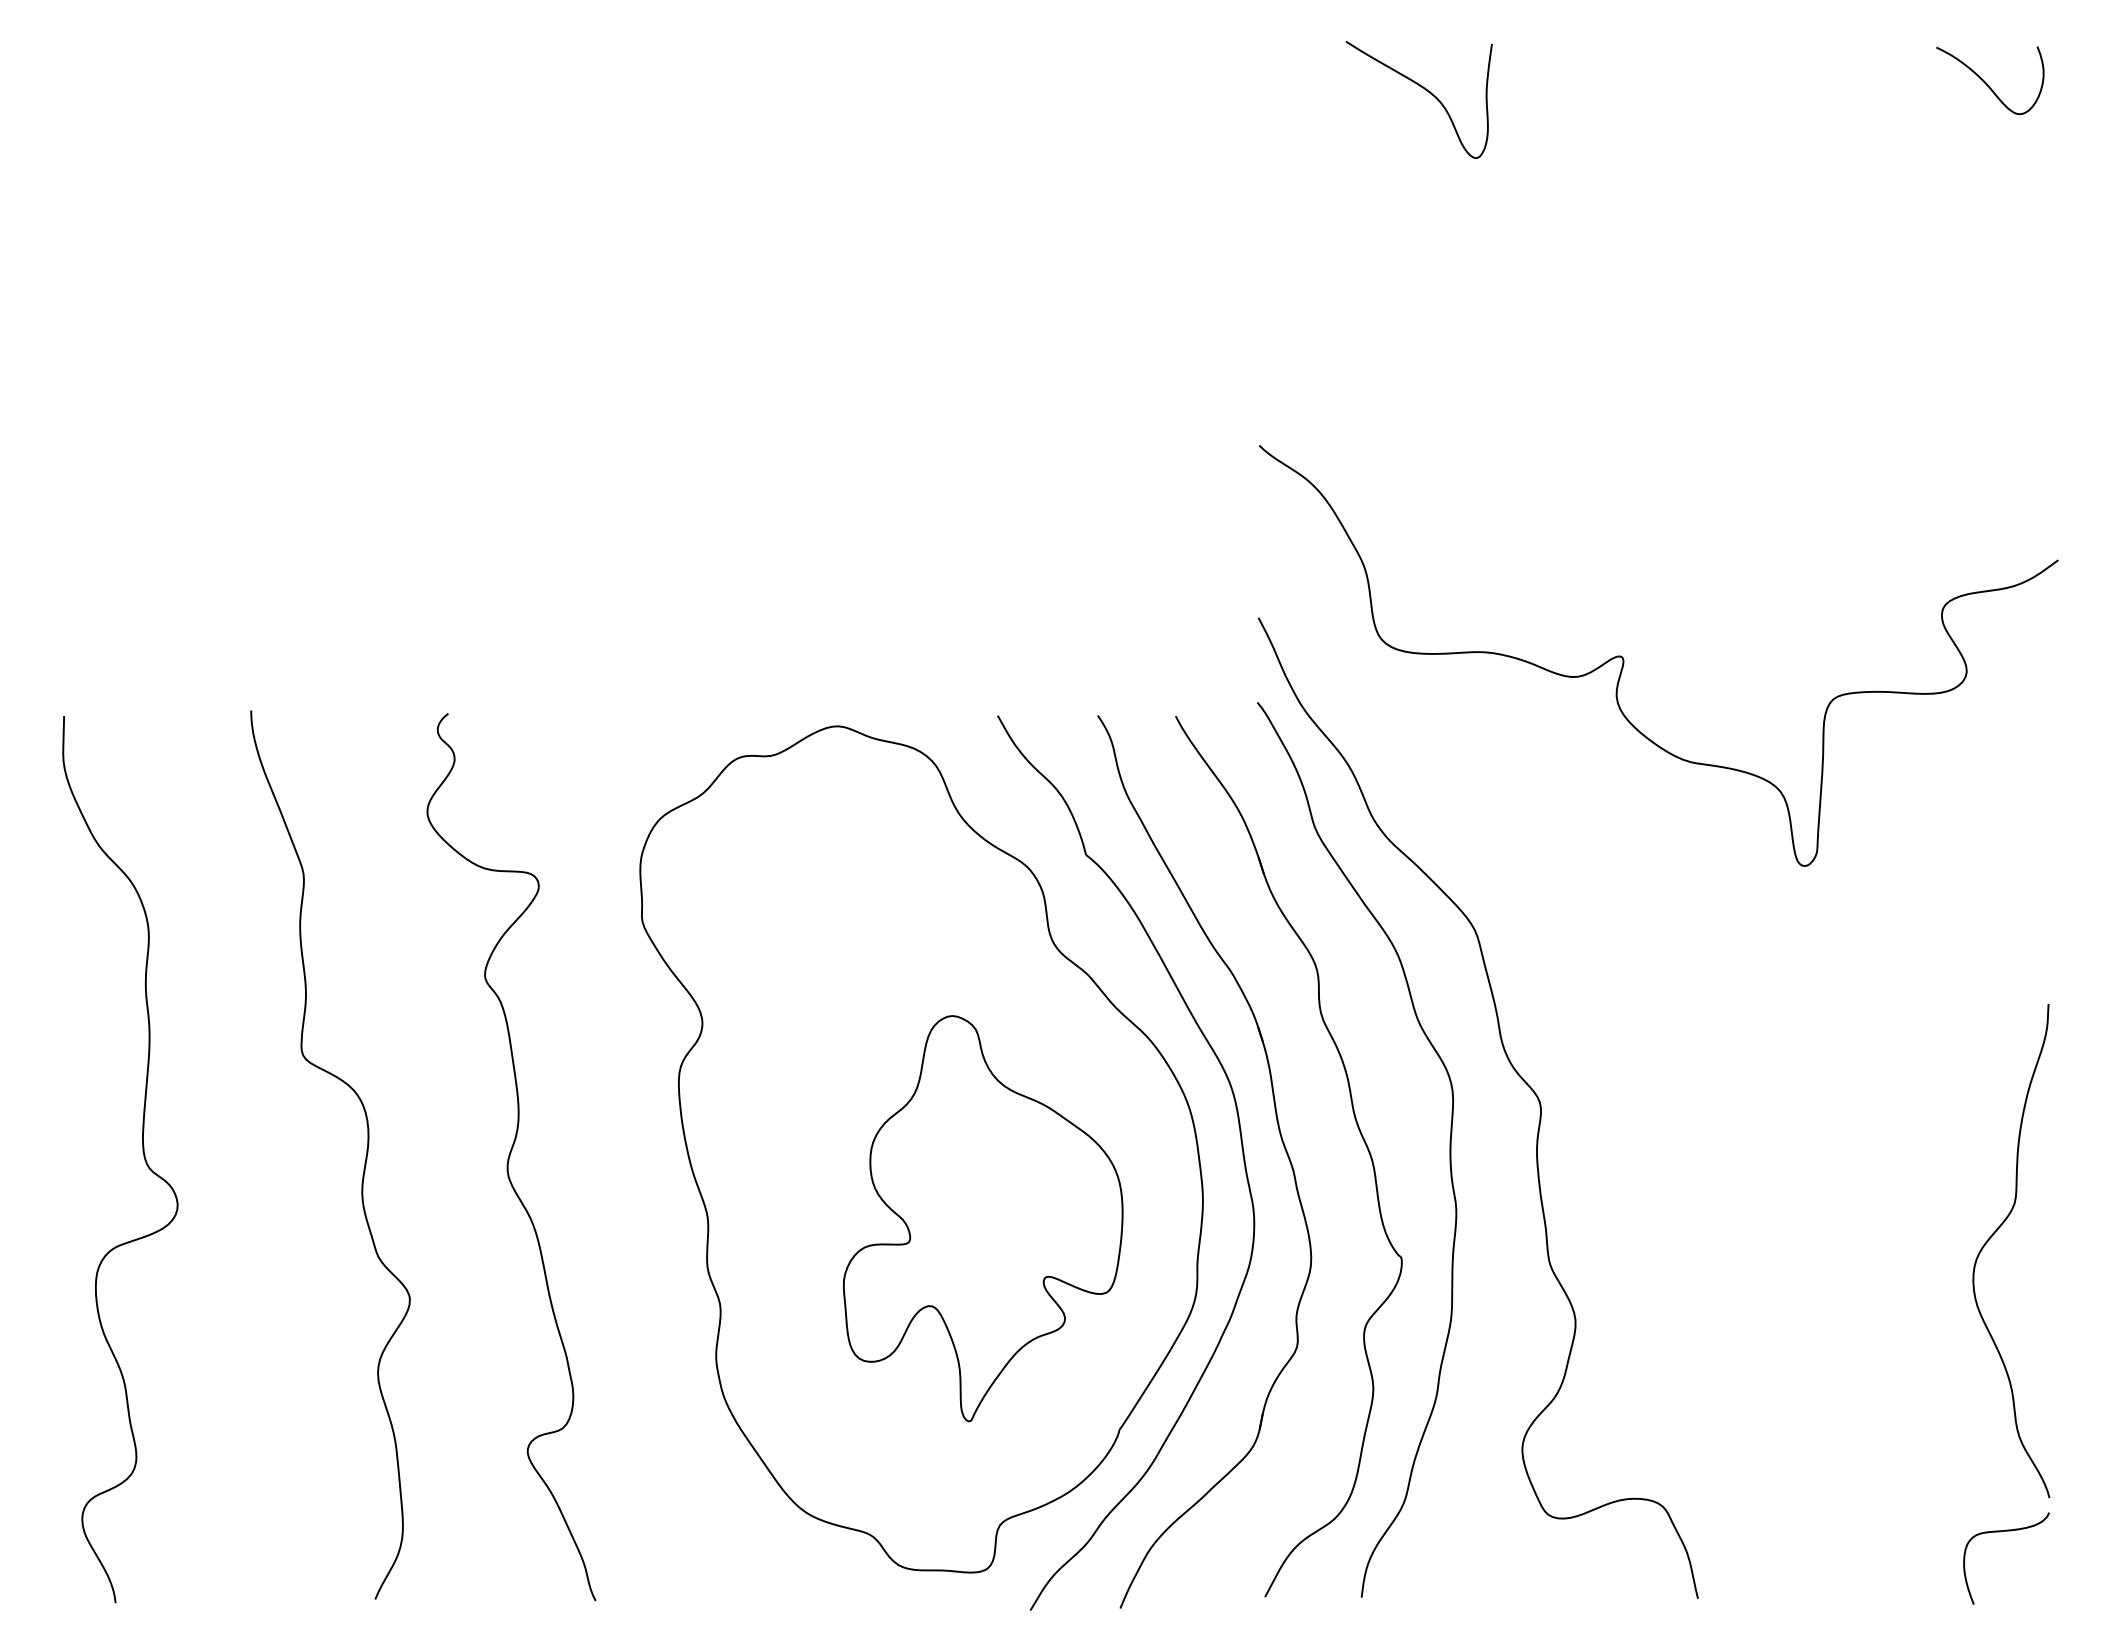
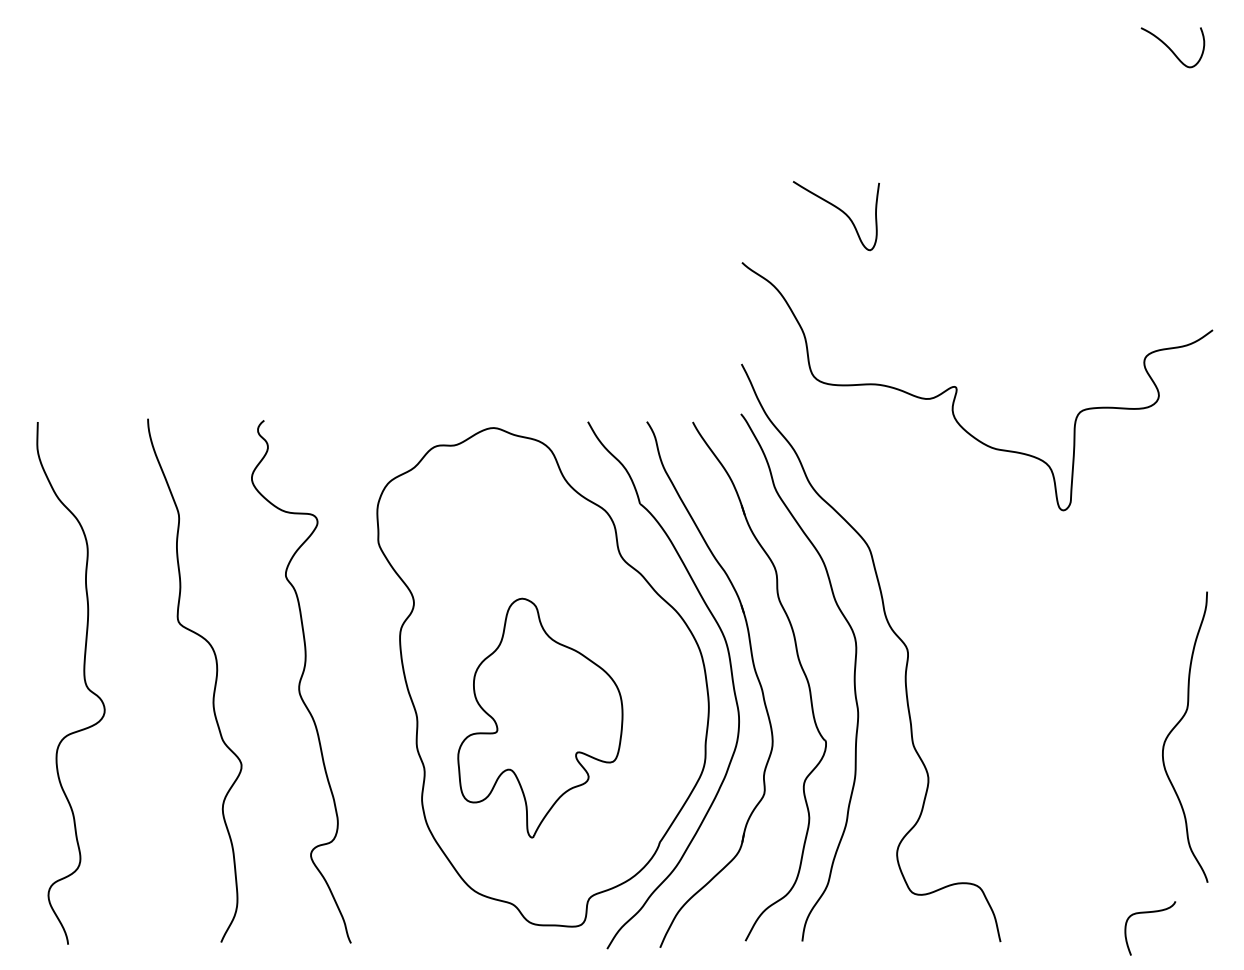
curve: (1426, 92) -> (840, 211), moved
part: (983, 1217) -> (540, 717), moved
curve: (2003, 1533) -> (1148, 913), moved

